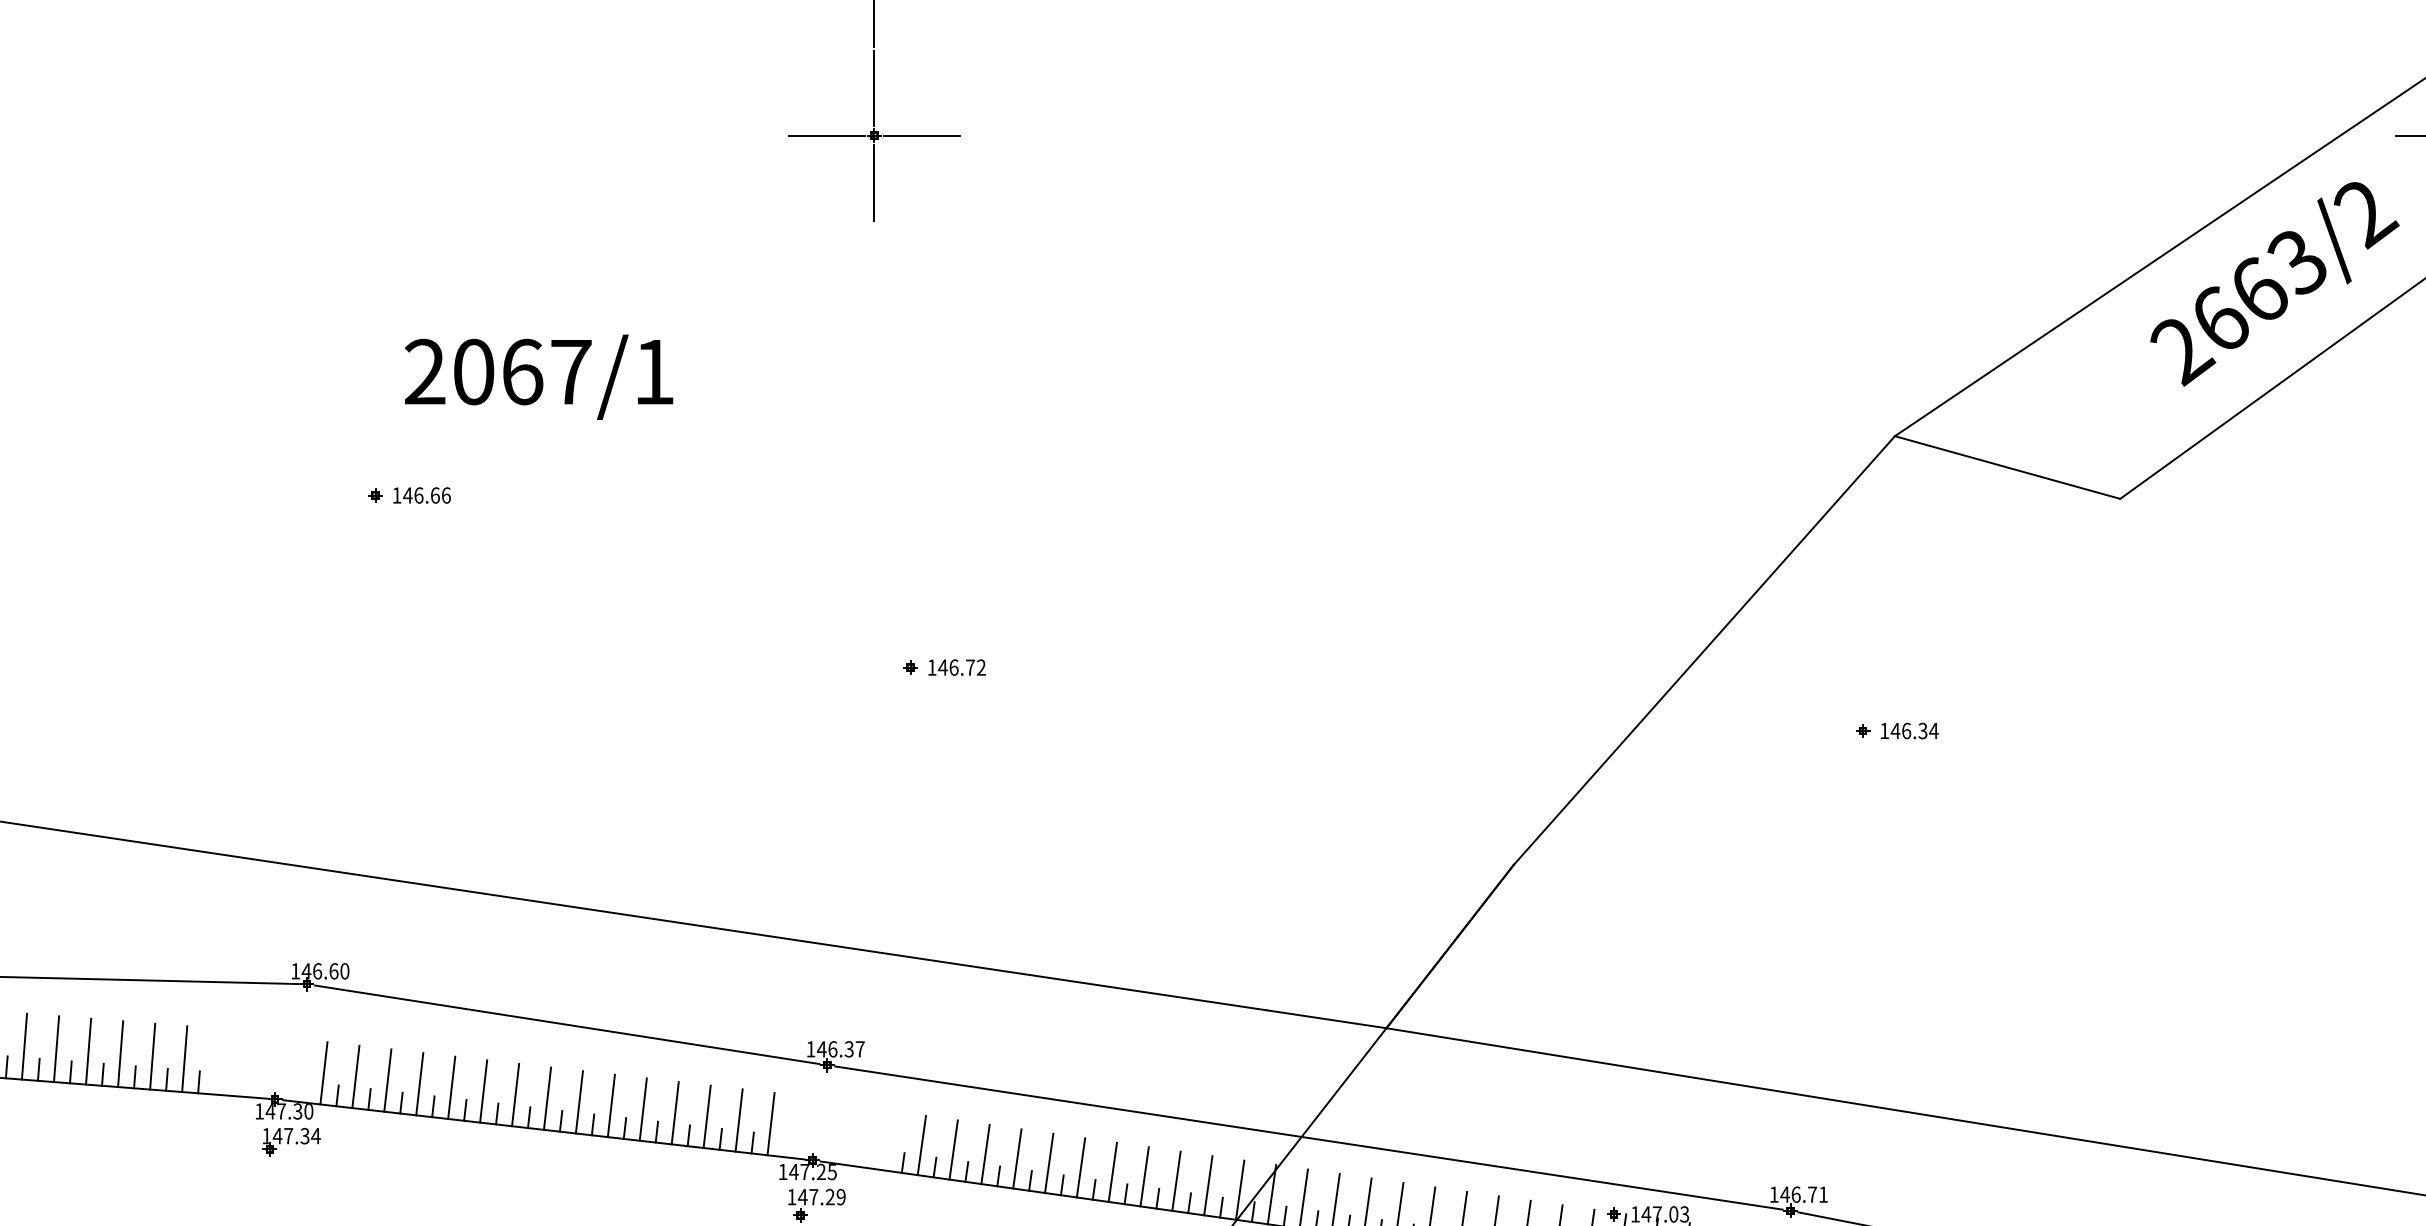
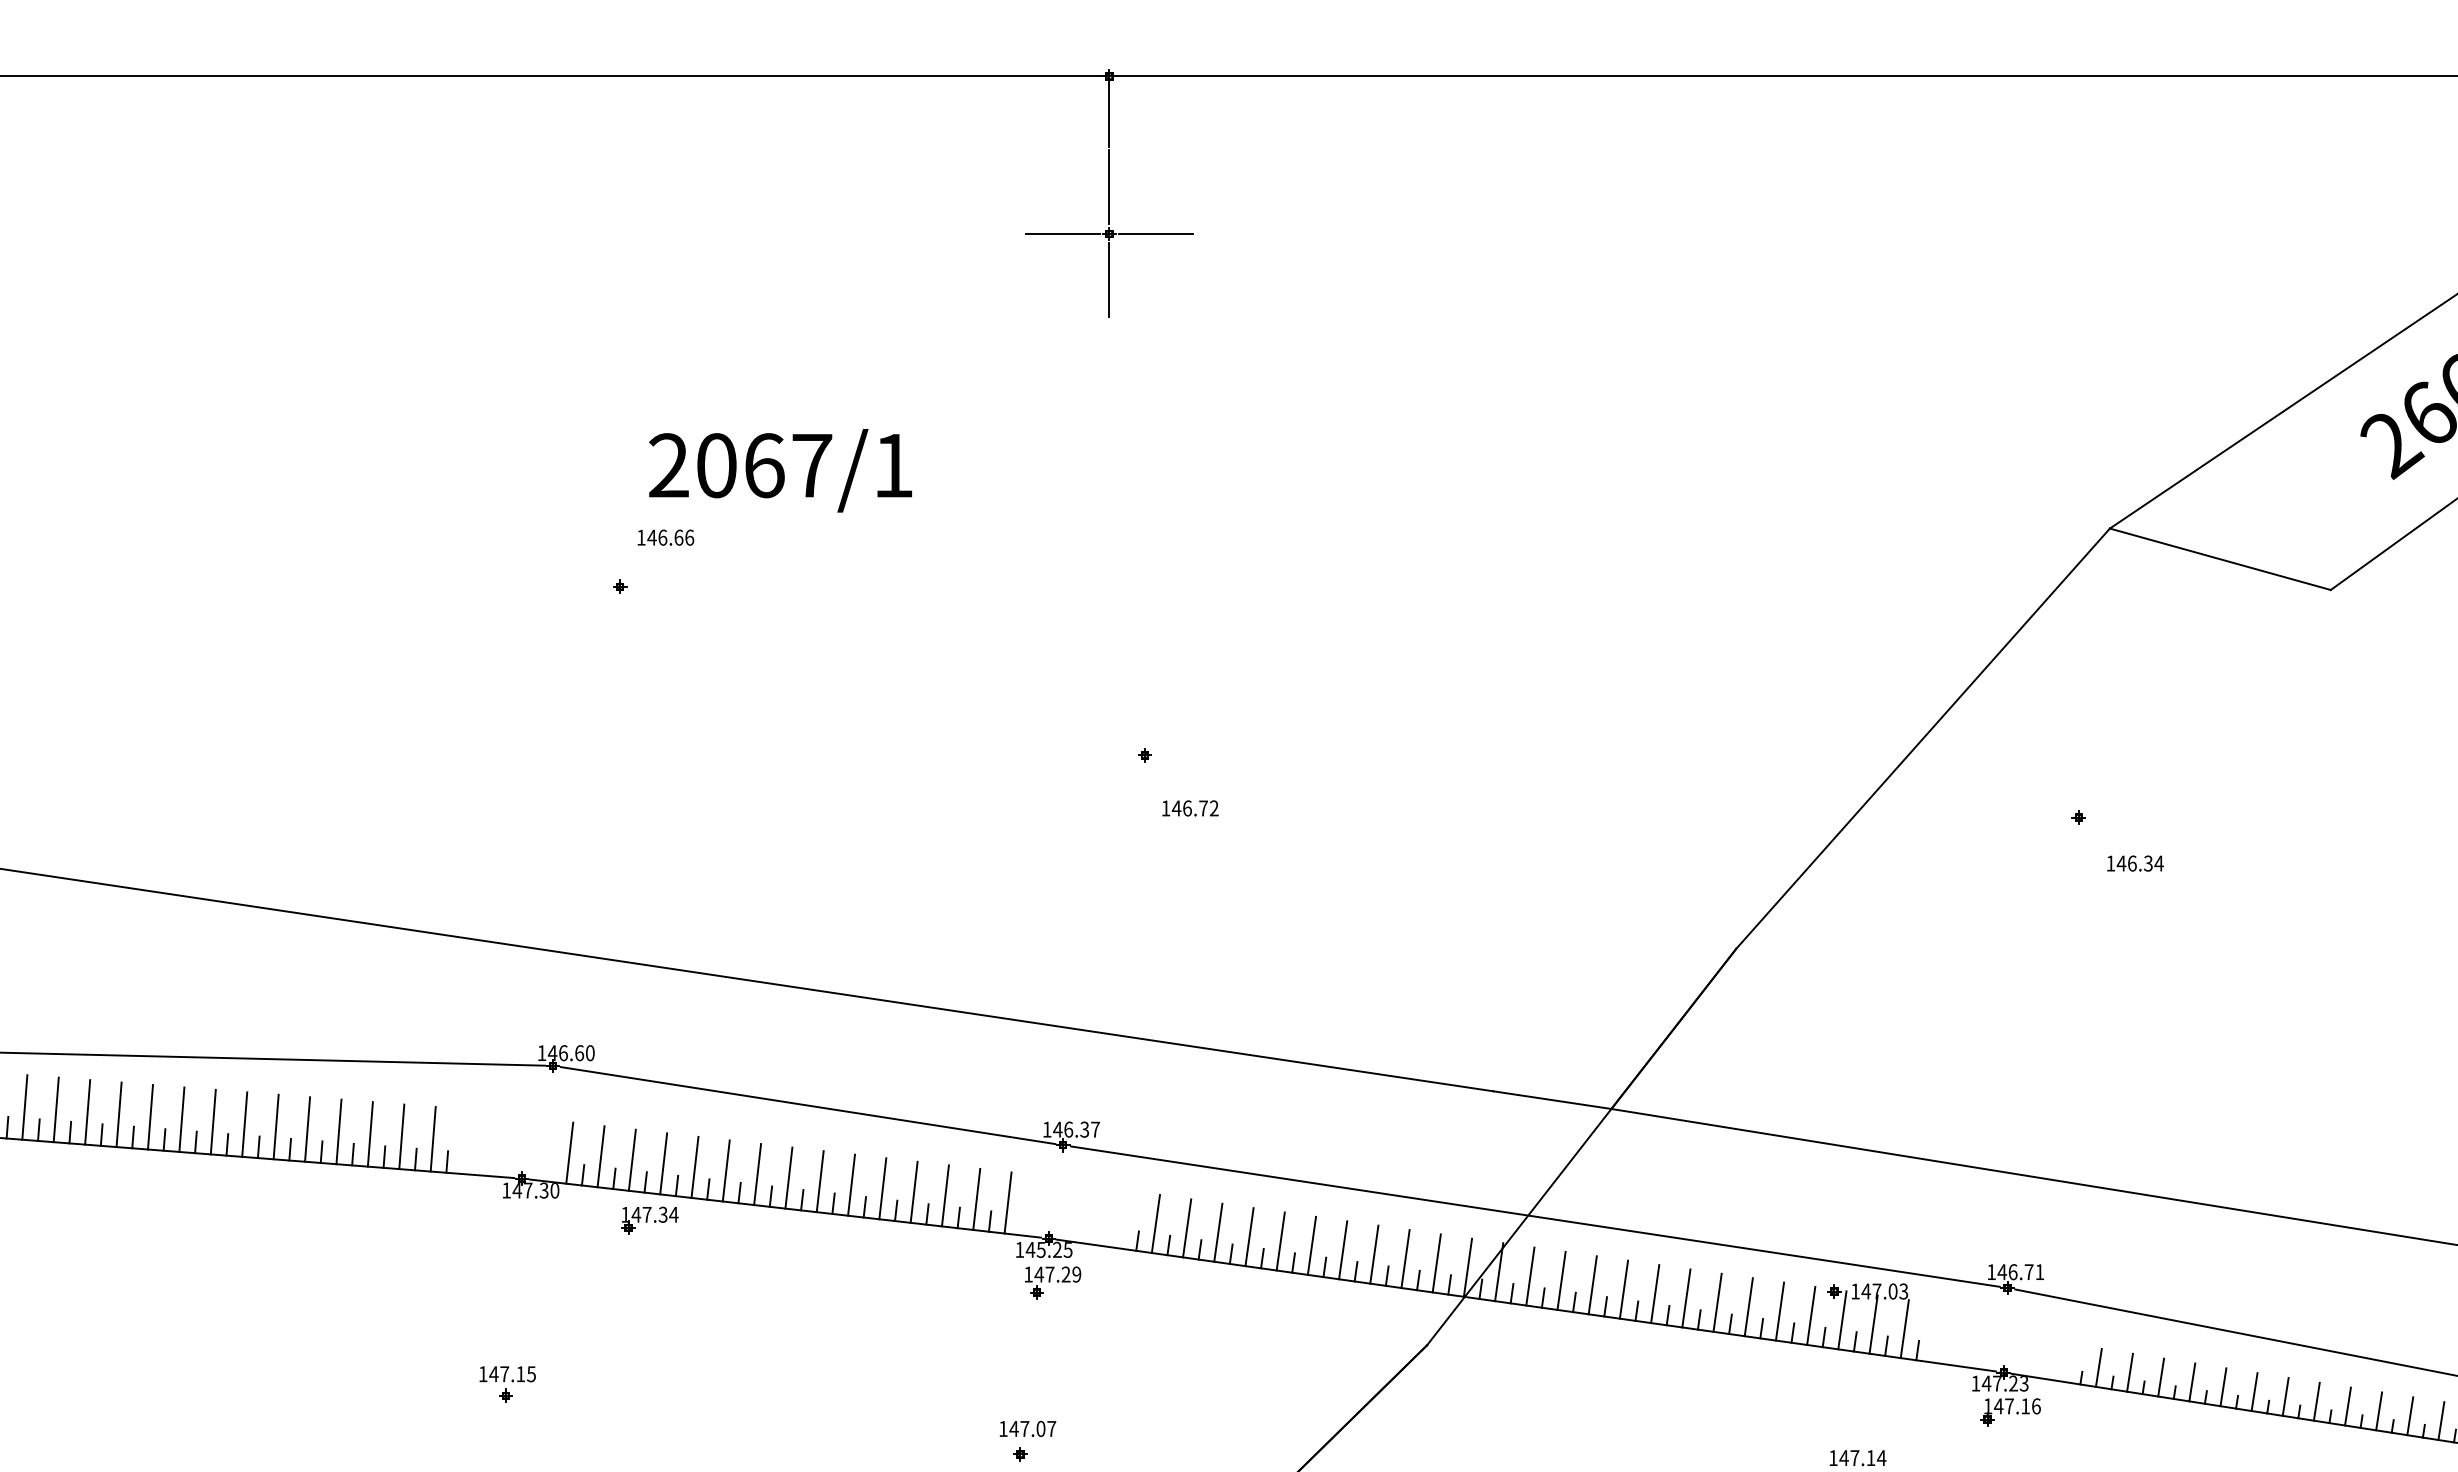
text: (421, 495) -> (665, 537), moved
text: (957, 667) -> (1190, 808), moved
text: (1909, 730) -> (2135, 863), moved
part: (291, 1141) -> (649, 1220), moved
text: (804, 1171) -> (1040, 1249), 147.25 -> 145.25

